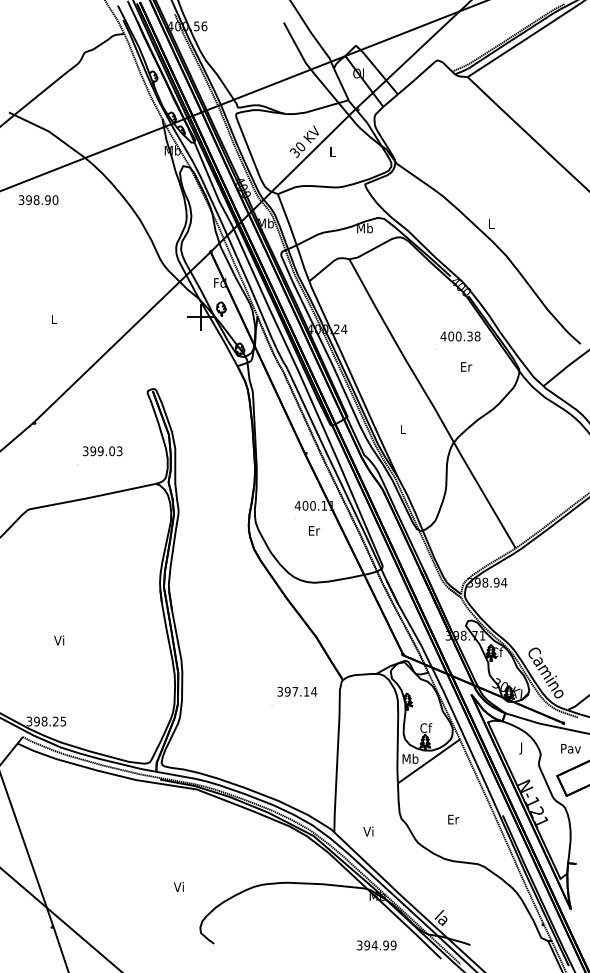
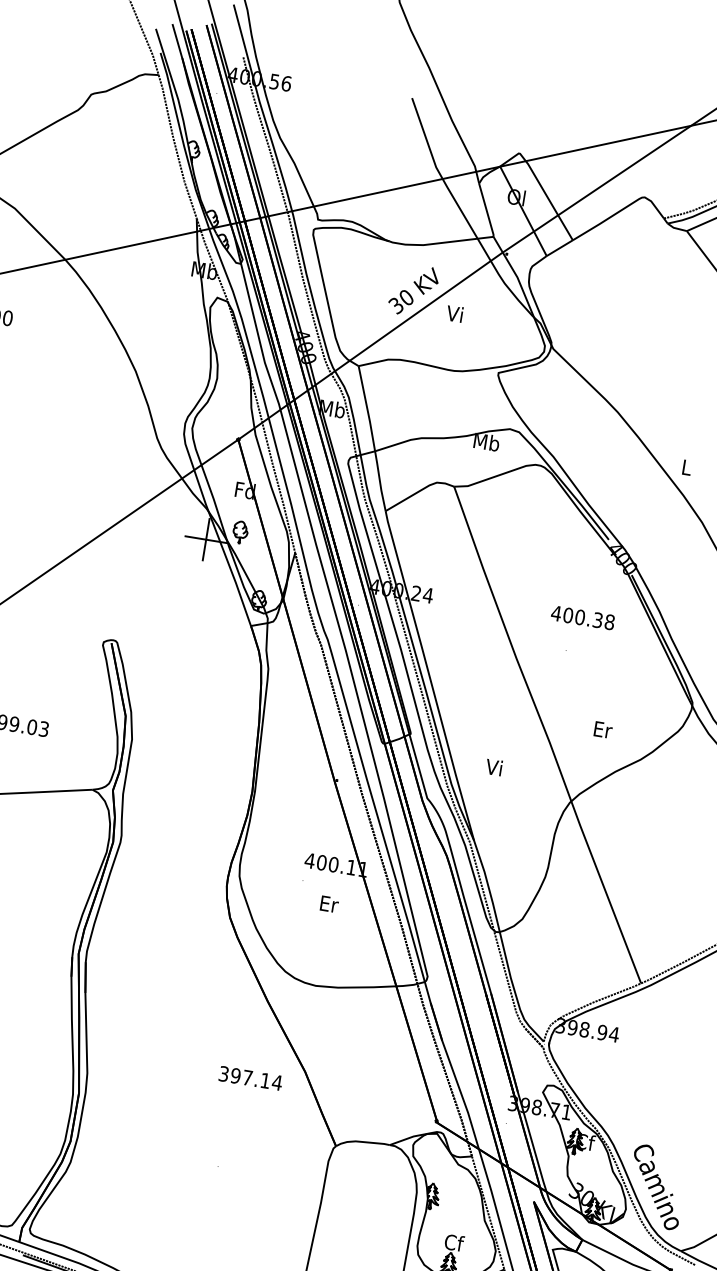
text: (332, 151) -> (455, 313), L -> Vi
text: (460, 336) -> (582, 617), moved
text: (466, 366) -> (603, 729), moved
text: (402, 429) -> (493, 767), L -> Vi
text: (297, 691) -> (251, 1077), moved

